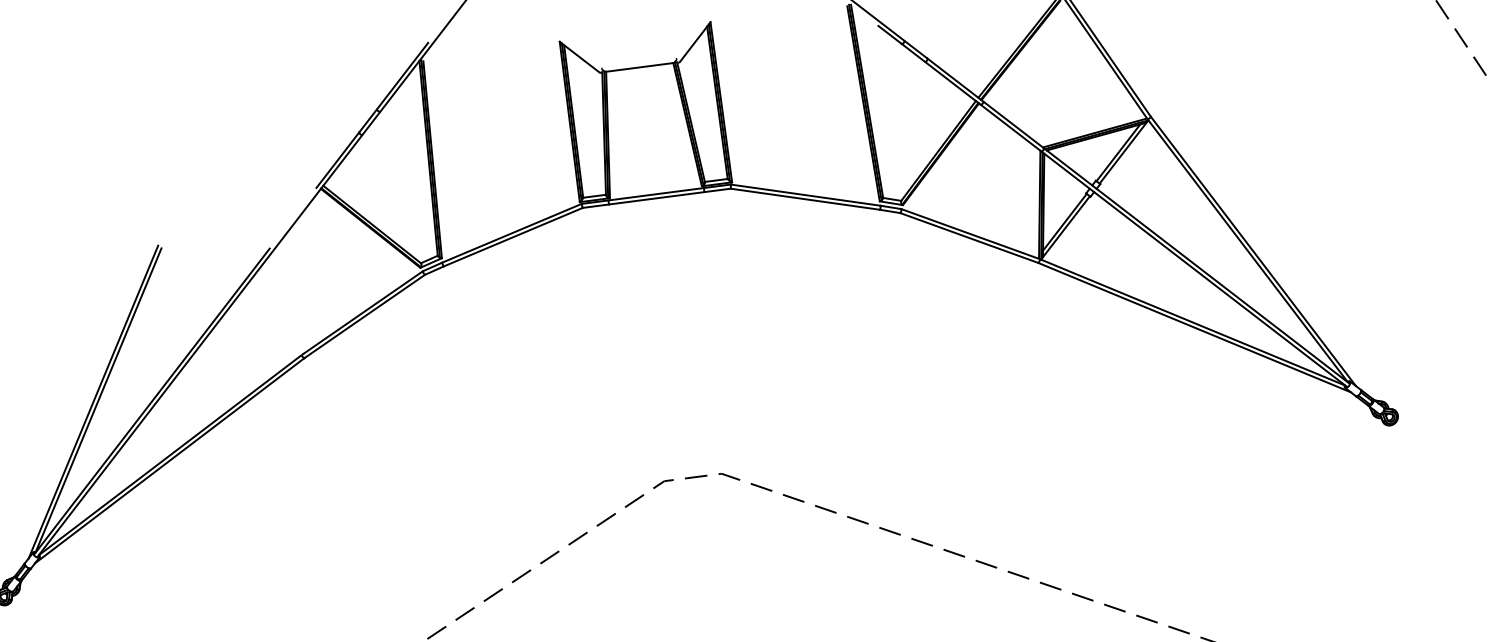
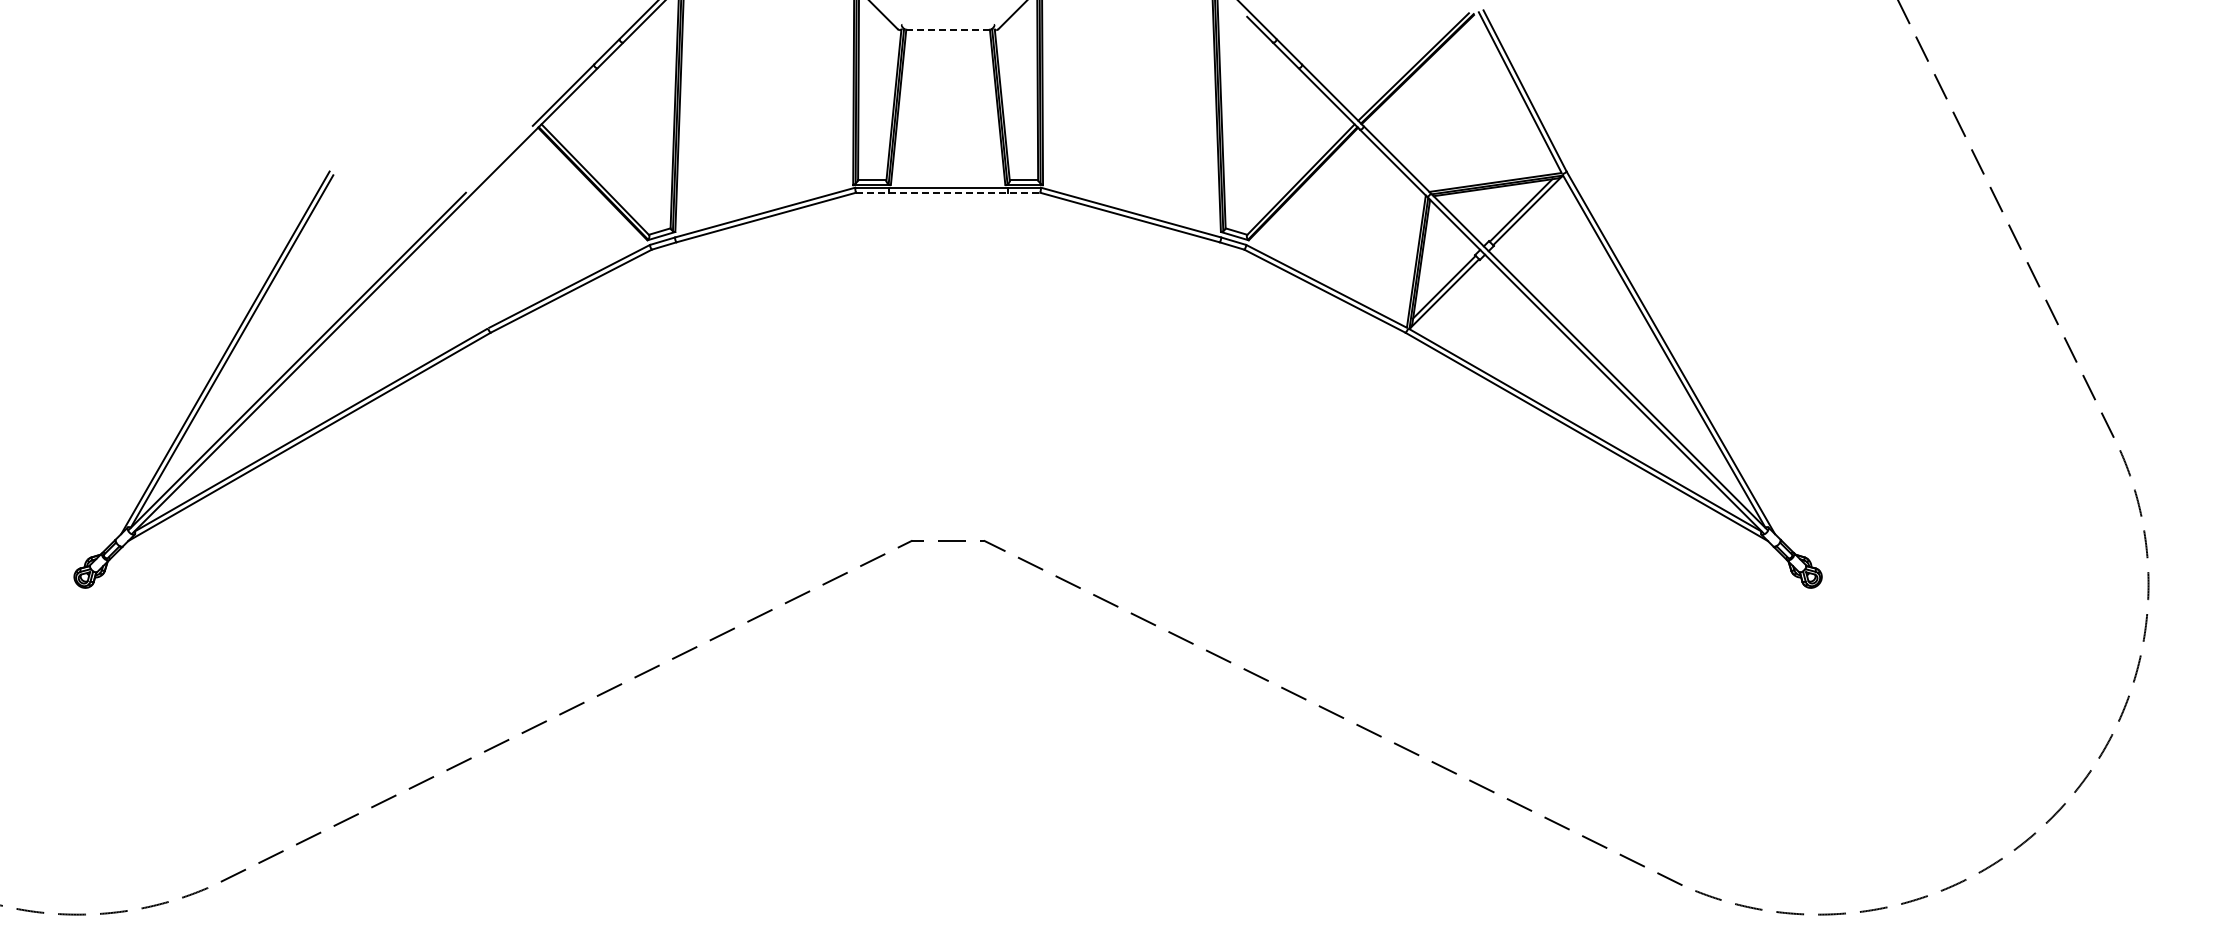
line: (640, 67) -> (948, 29), solid -> dashed
line: (657, 198) -> (948, 192), solid -> dashed

